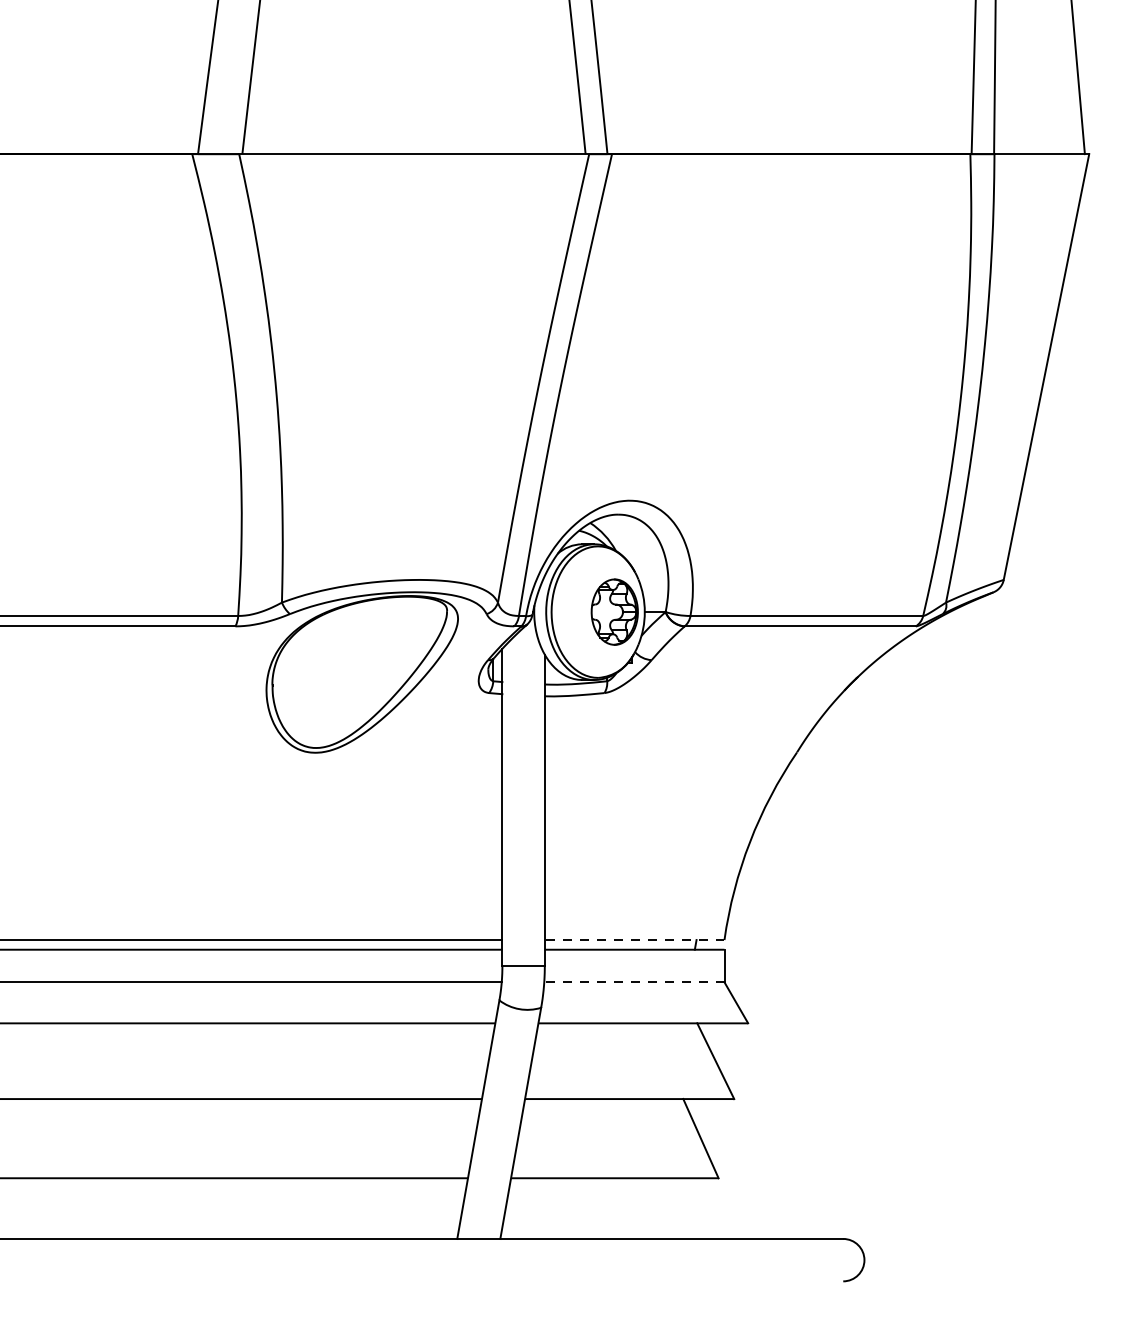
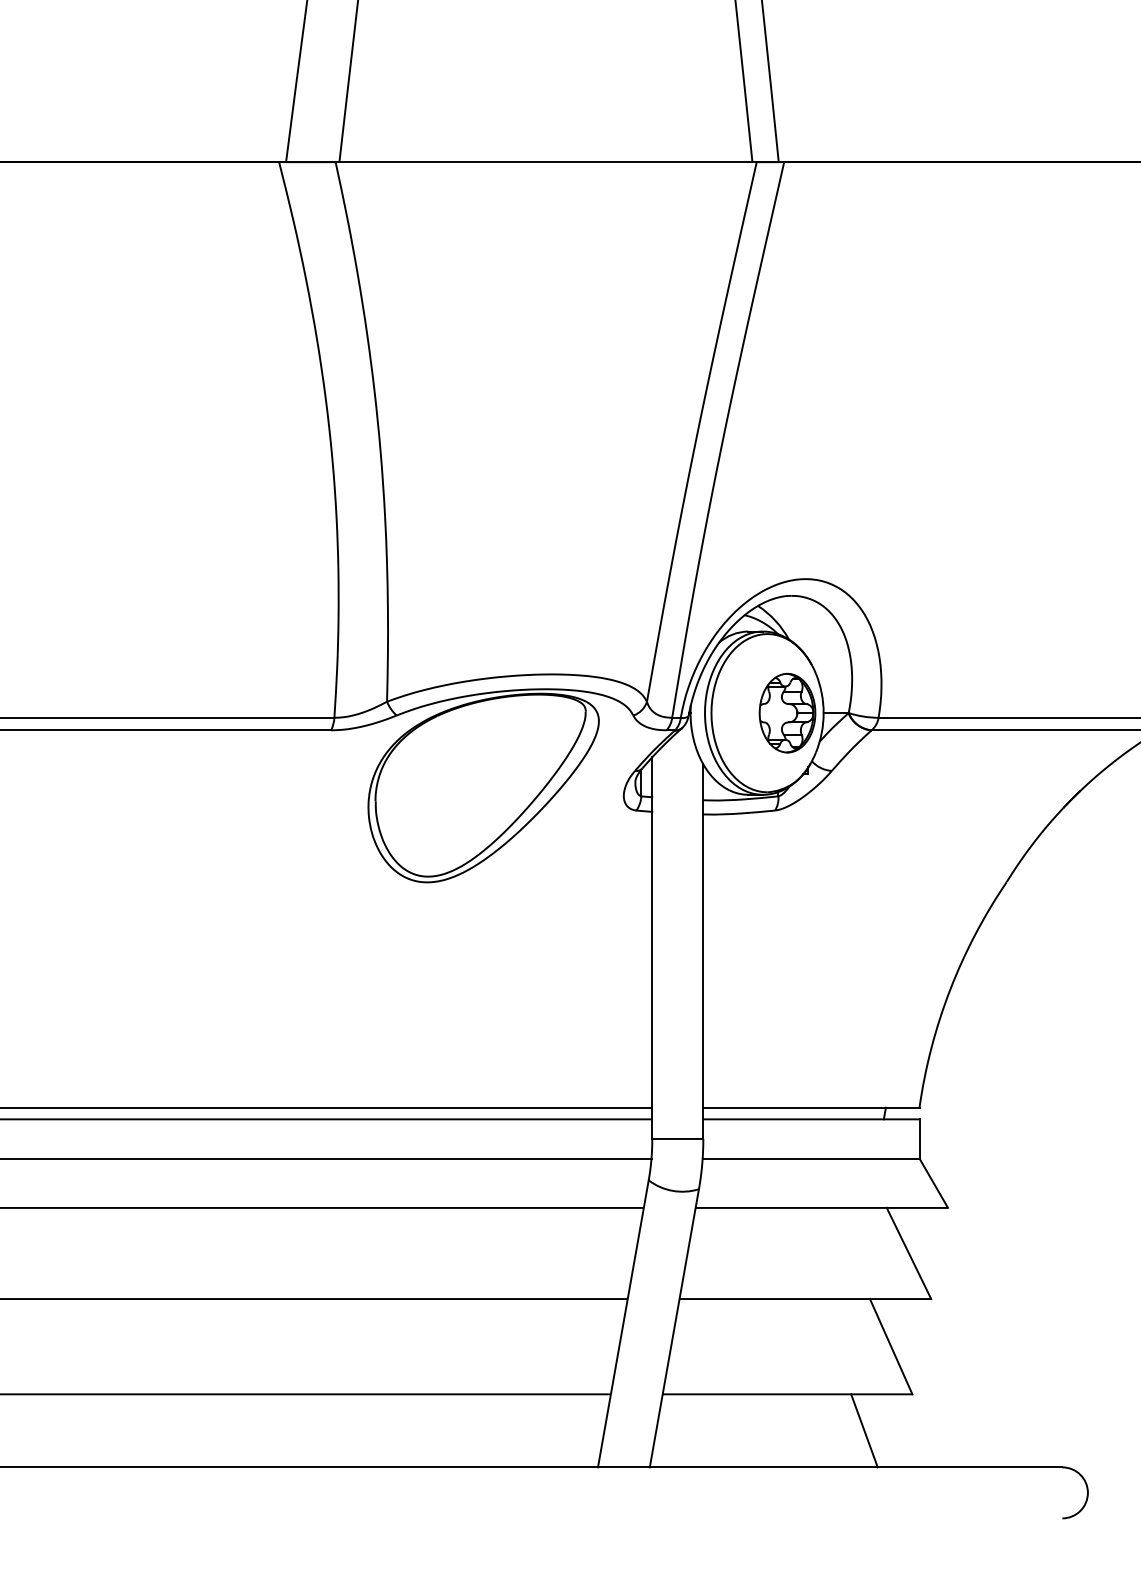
line: (634, 940) -> (811, 1108), dashed -> solid
line: (633, 982) -> (810, 1158), dashed -> solid
line: (678, 1208) -> (864, 1430), added

